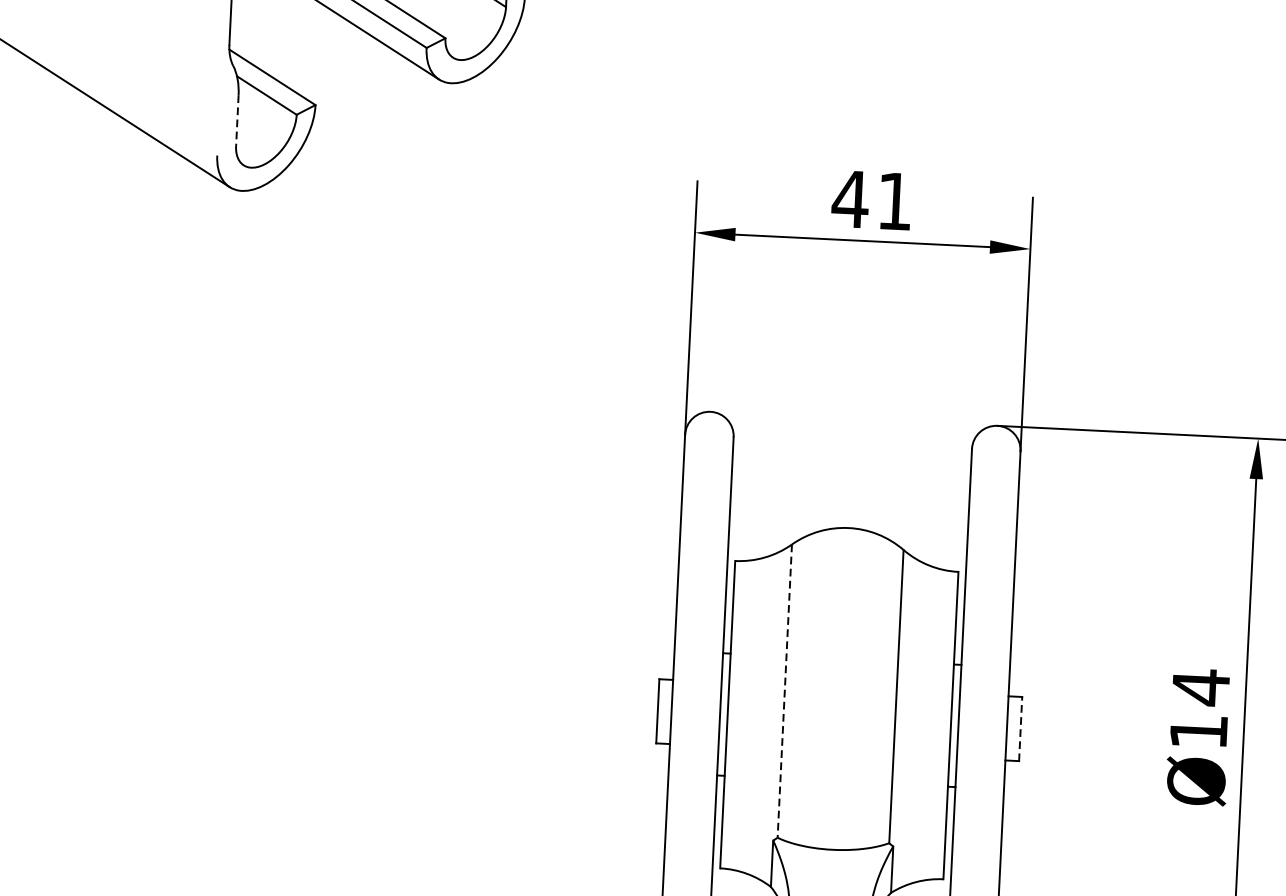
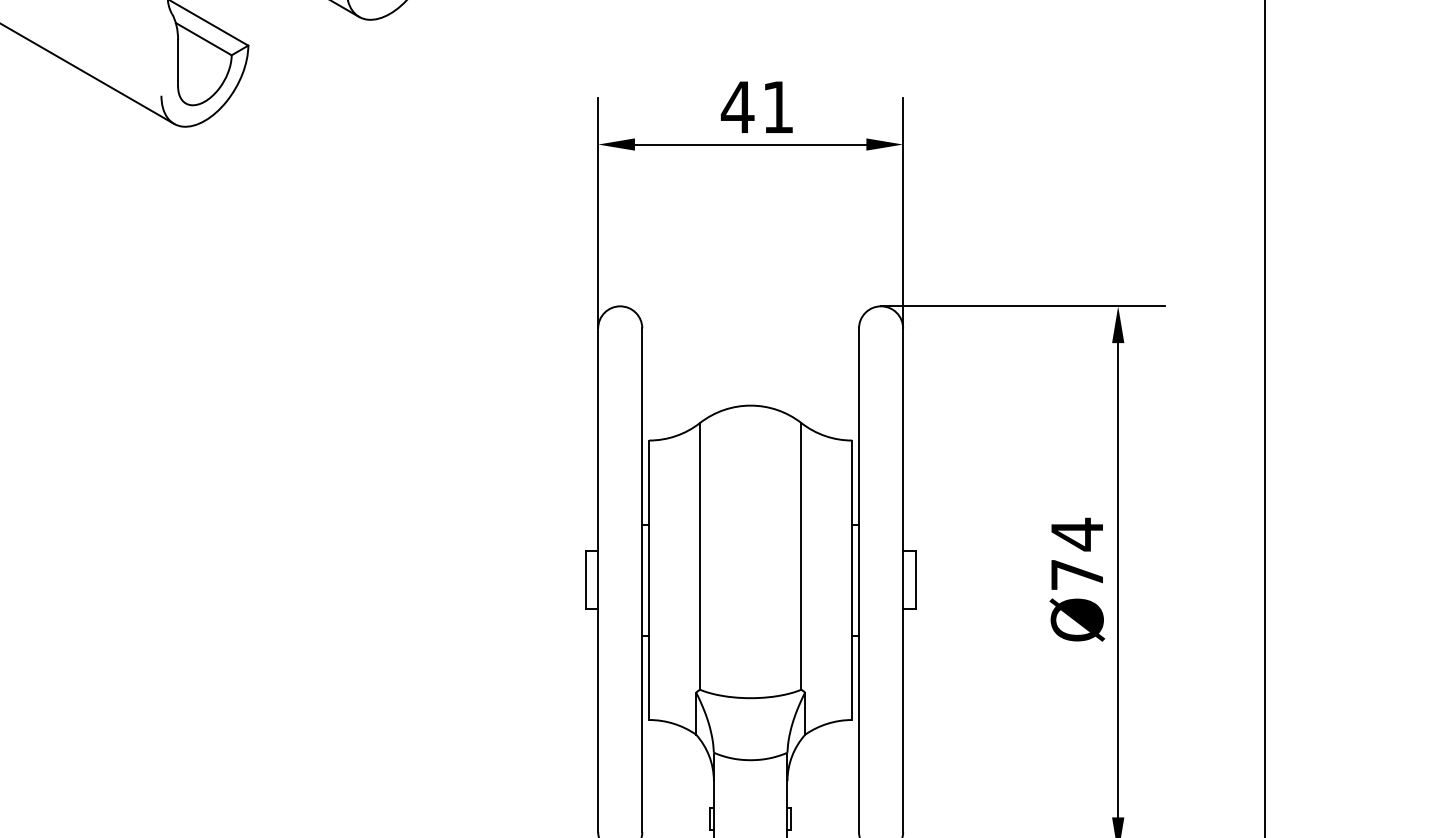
line: (237, 120) -> (178, 63), dashed -> solid
line: (784, 691) -> (699, 556), dashed -> solid
line: (1020, 728) -> (915, 579), dashed -> solid
text: (1197, 731) -> (1076, 574), 14 -> 74

